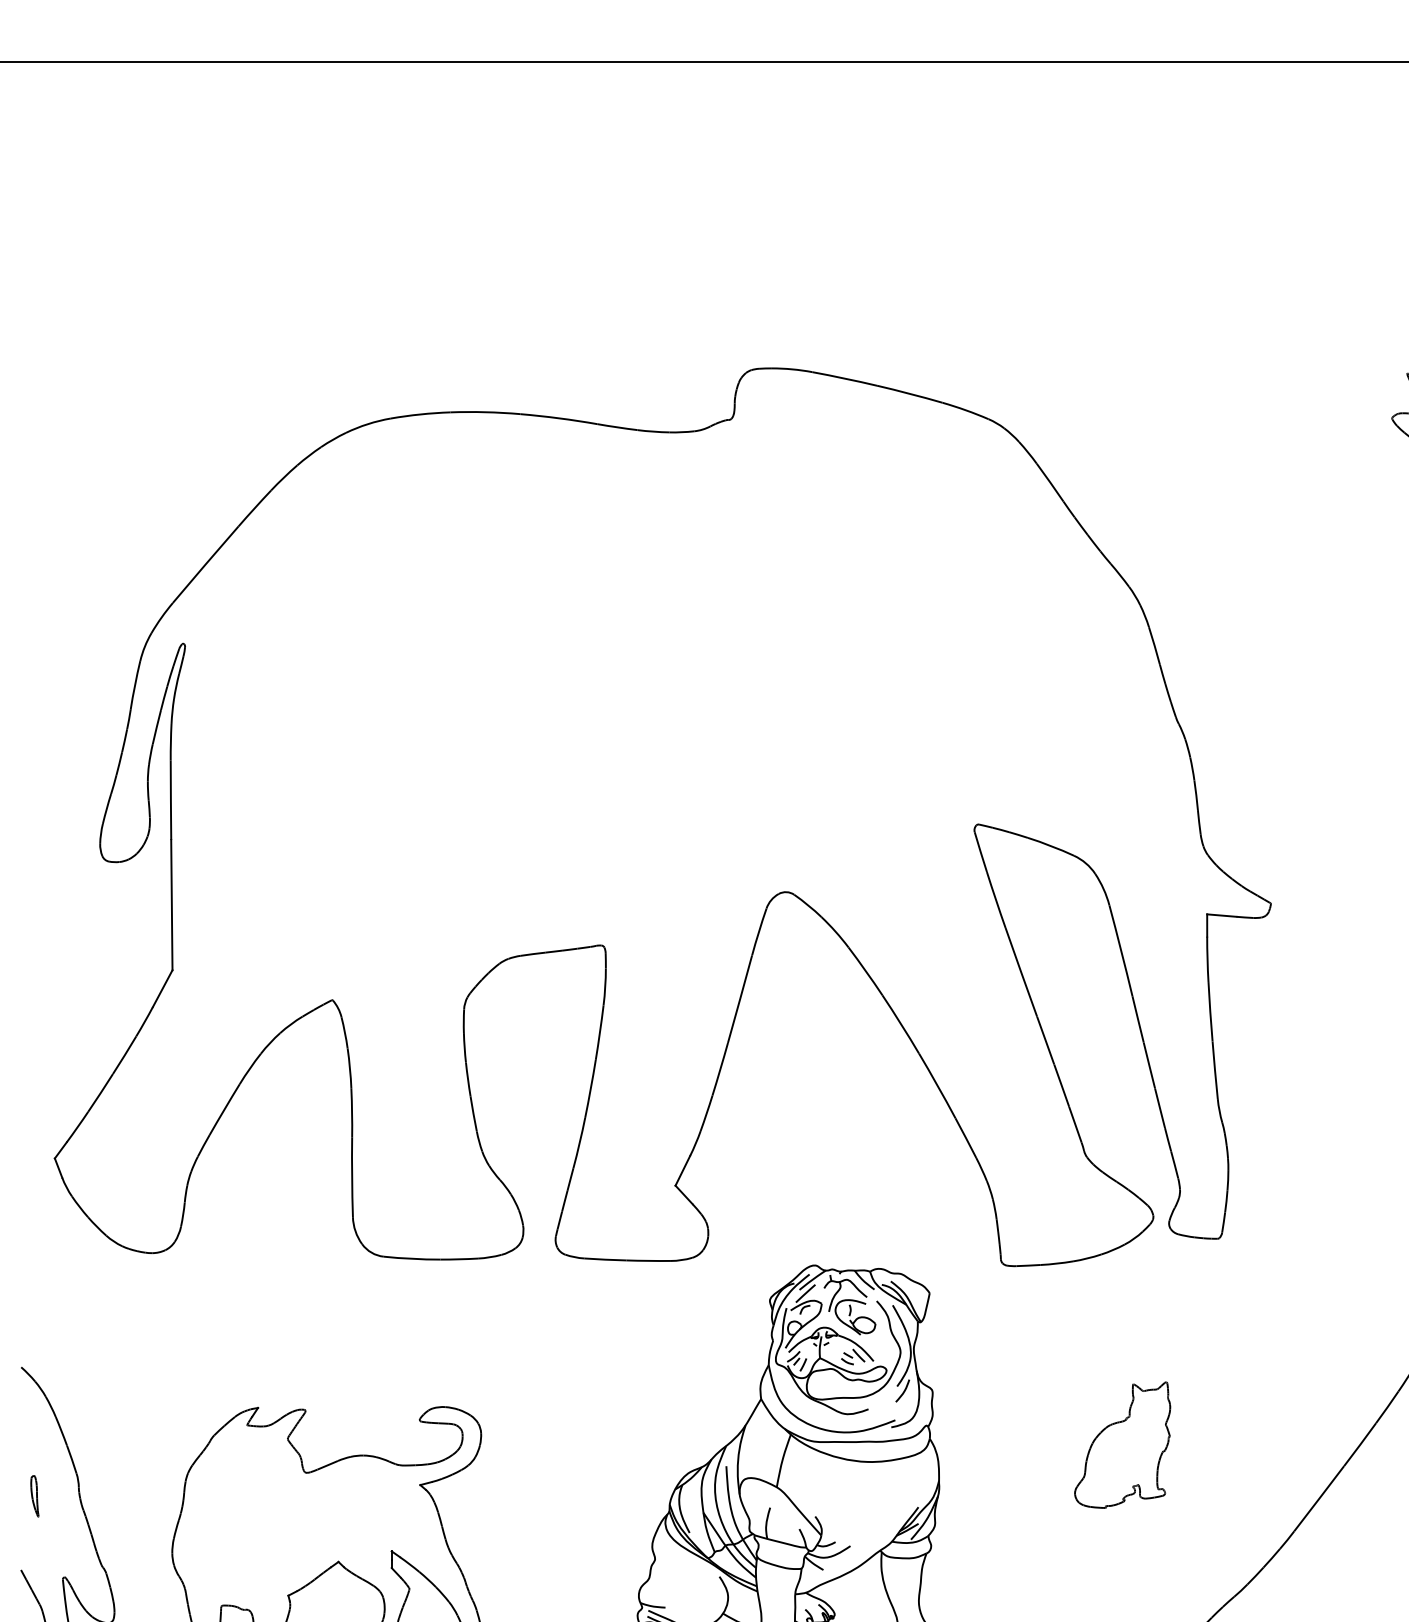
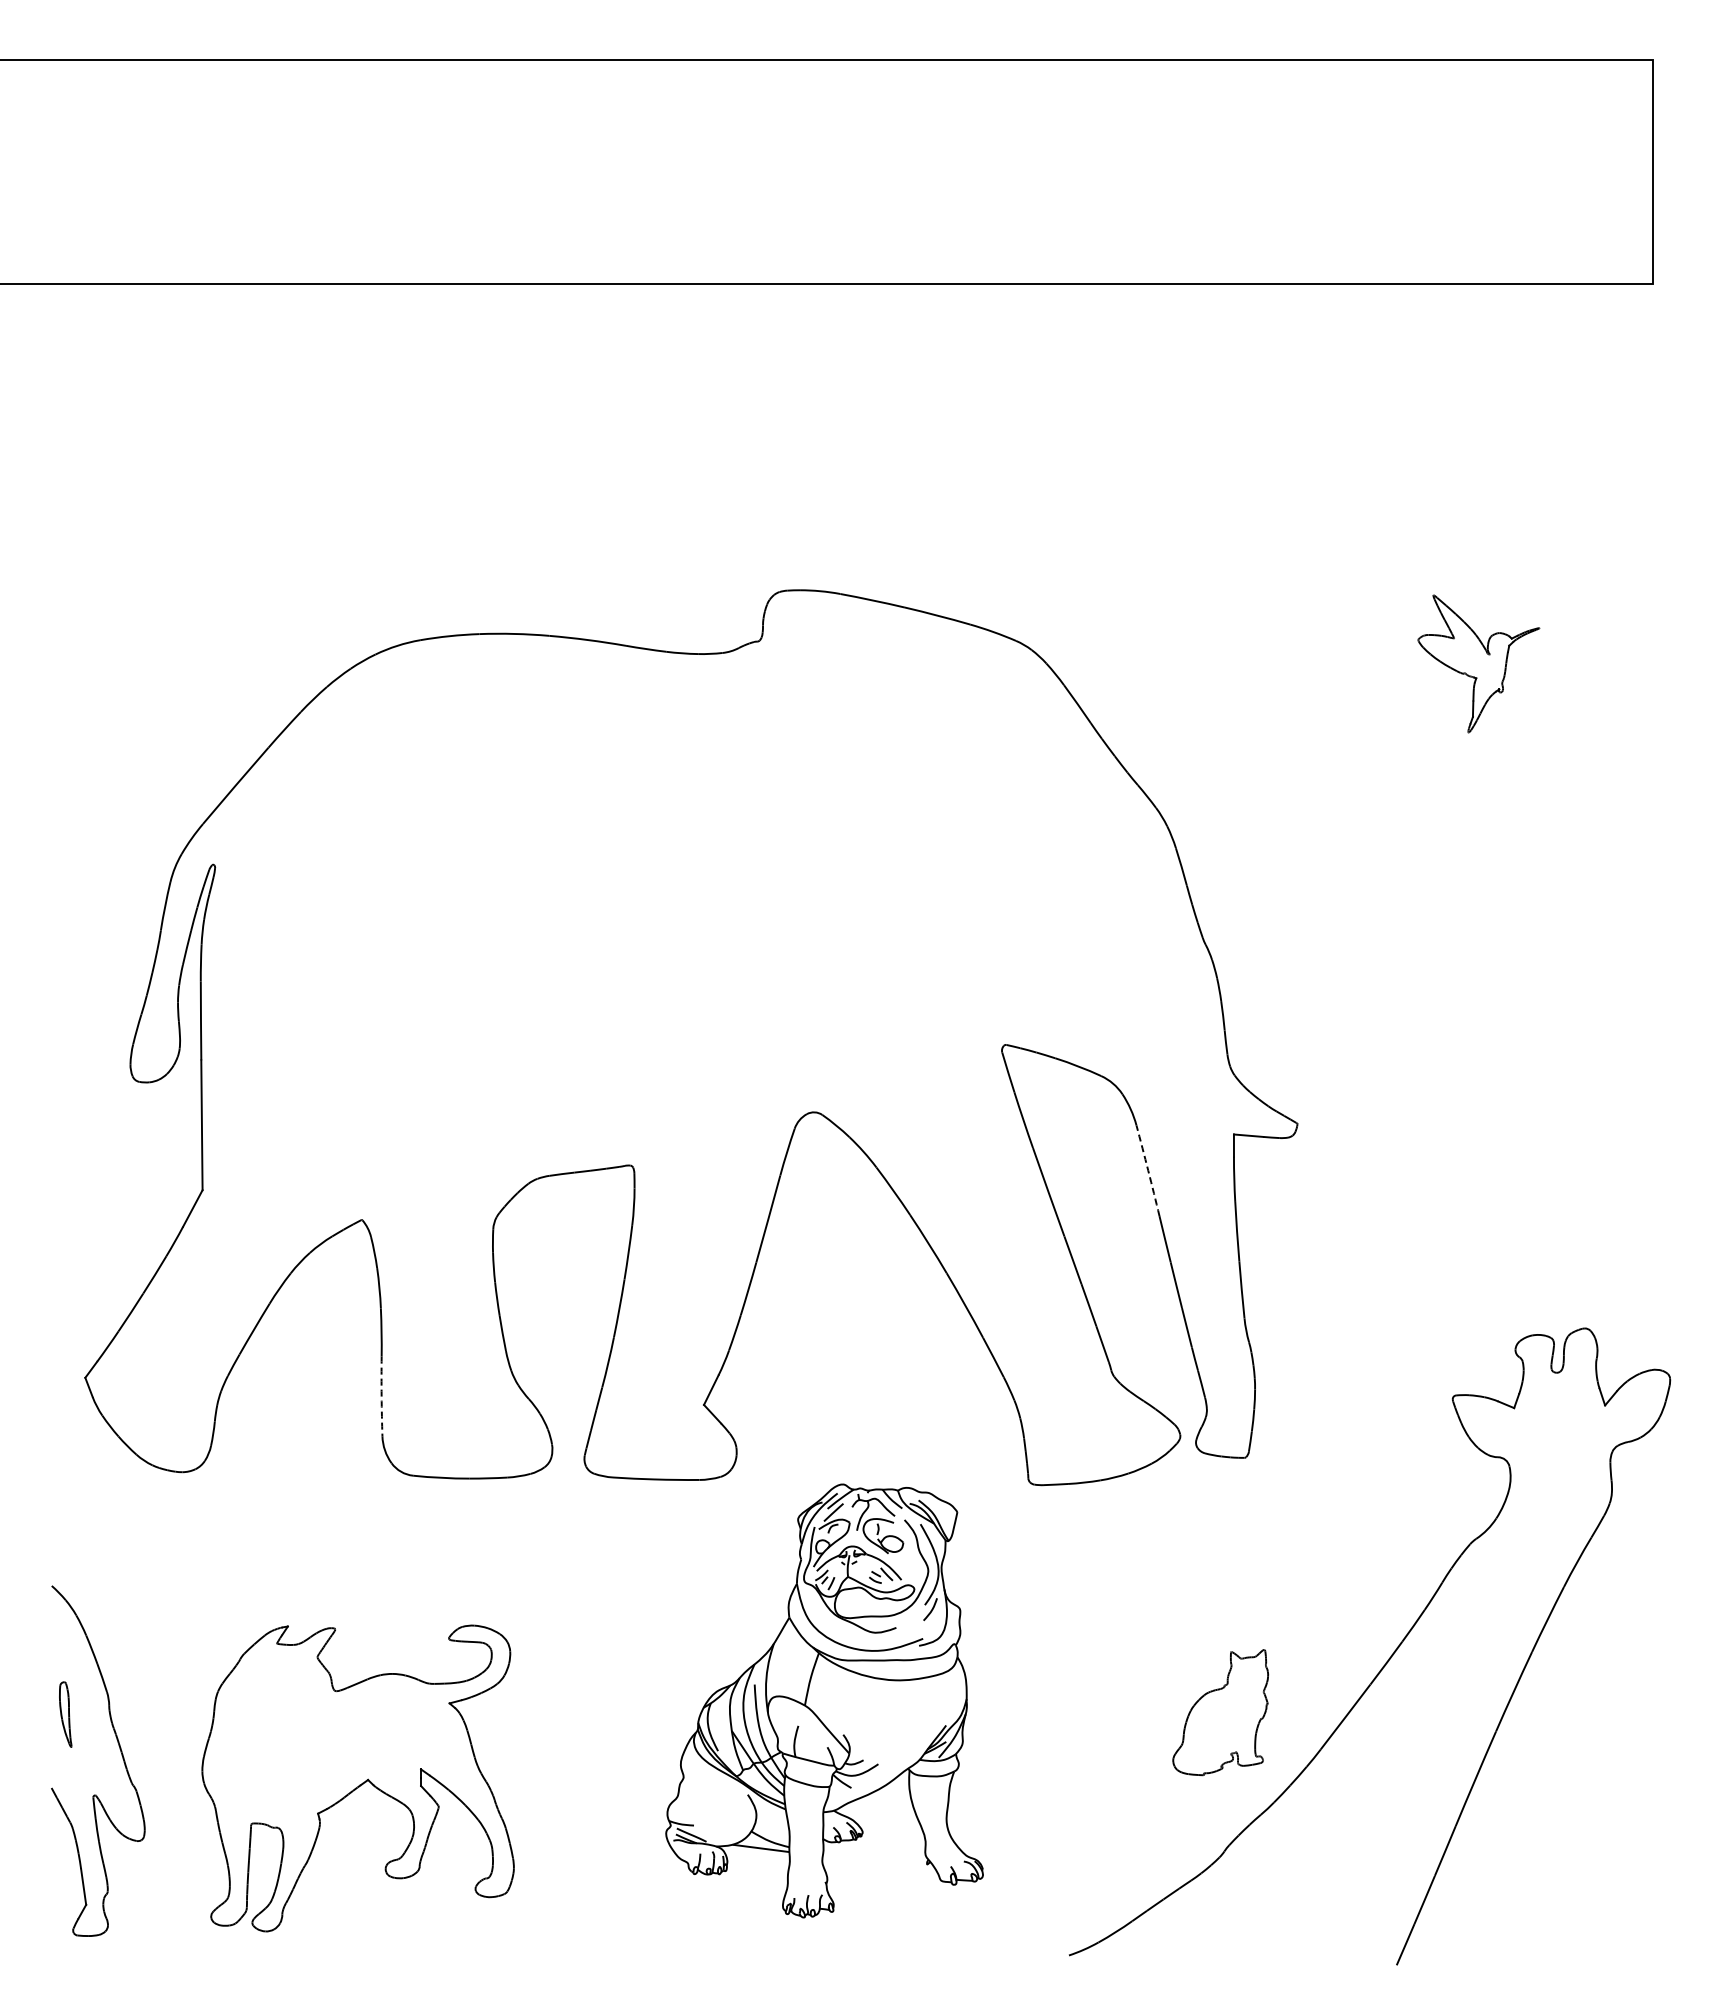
arc: (1121, 950) -> (1148, 1170), solid -> dashed
arc: (351, 1177) -> (381, 1396), solid -> dashed
part: (1122, 1445) -> (1220, 1712), moved
part: (33, 1496) -> (64, 1714), size x1.6

